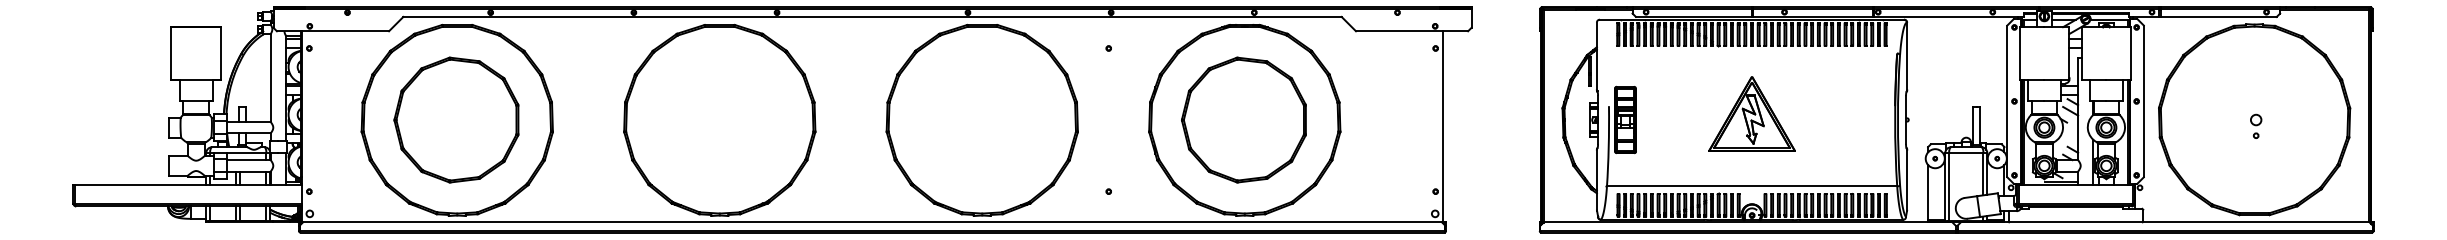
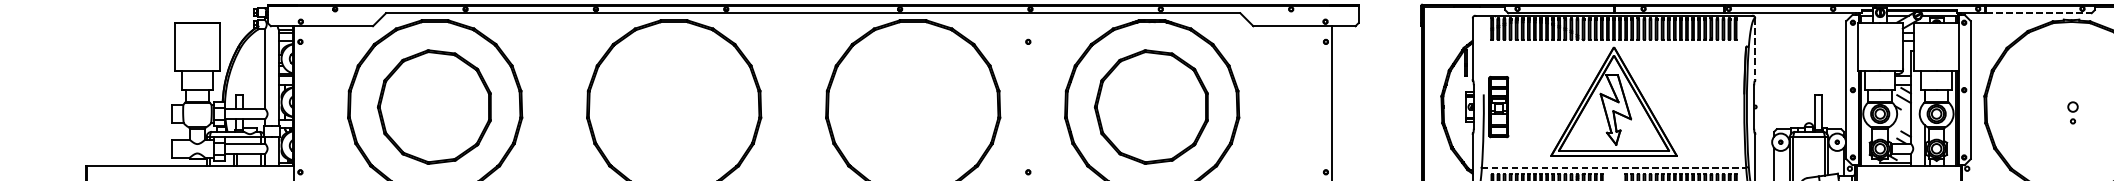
line: (2218, 16) -> (2038, 12), solid -> dashed
line: (1907, 56) -> (1755, 49), solid -> dashed
part: (1751, 113) -> (1613, 101), size x1.6
line: (1752, 186) -> (1614, 167), solid -> dashed

